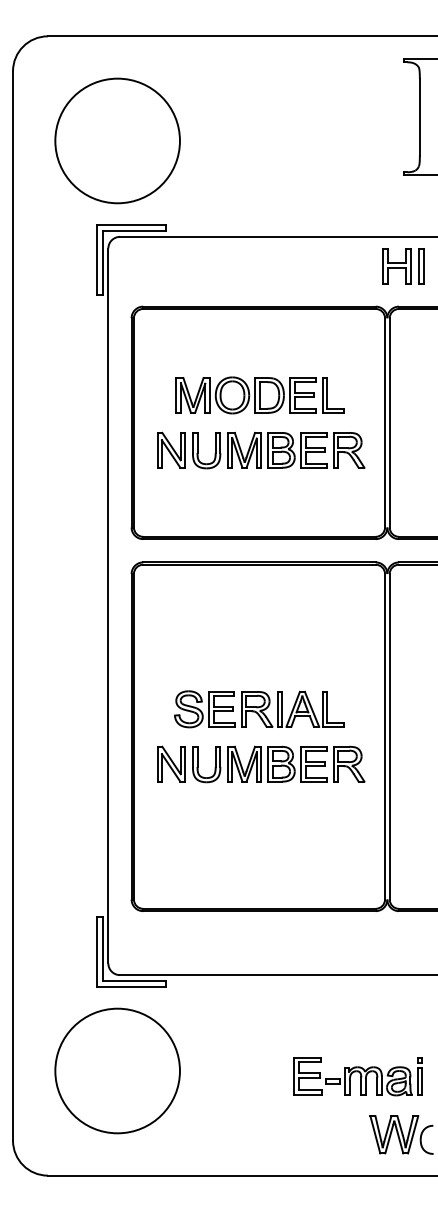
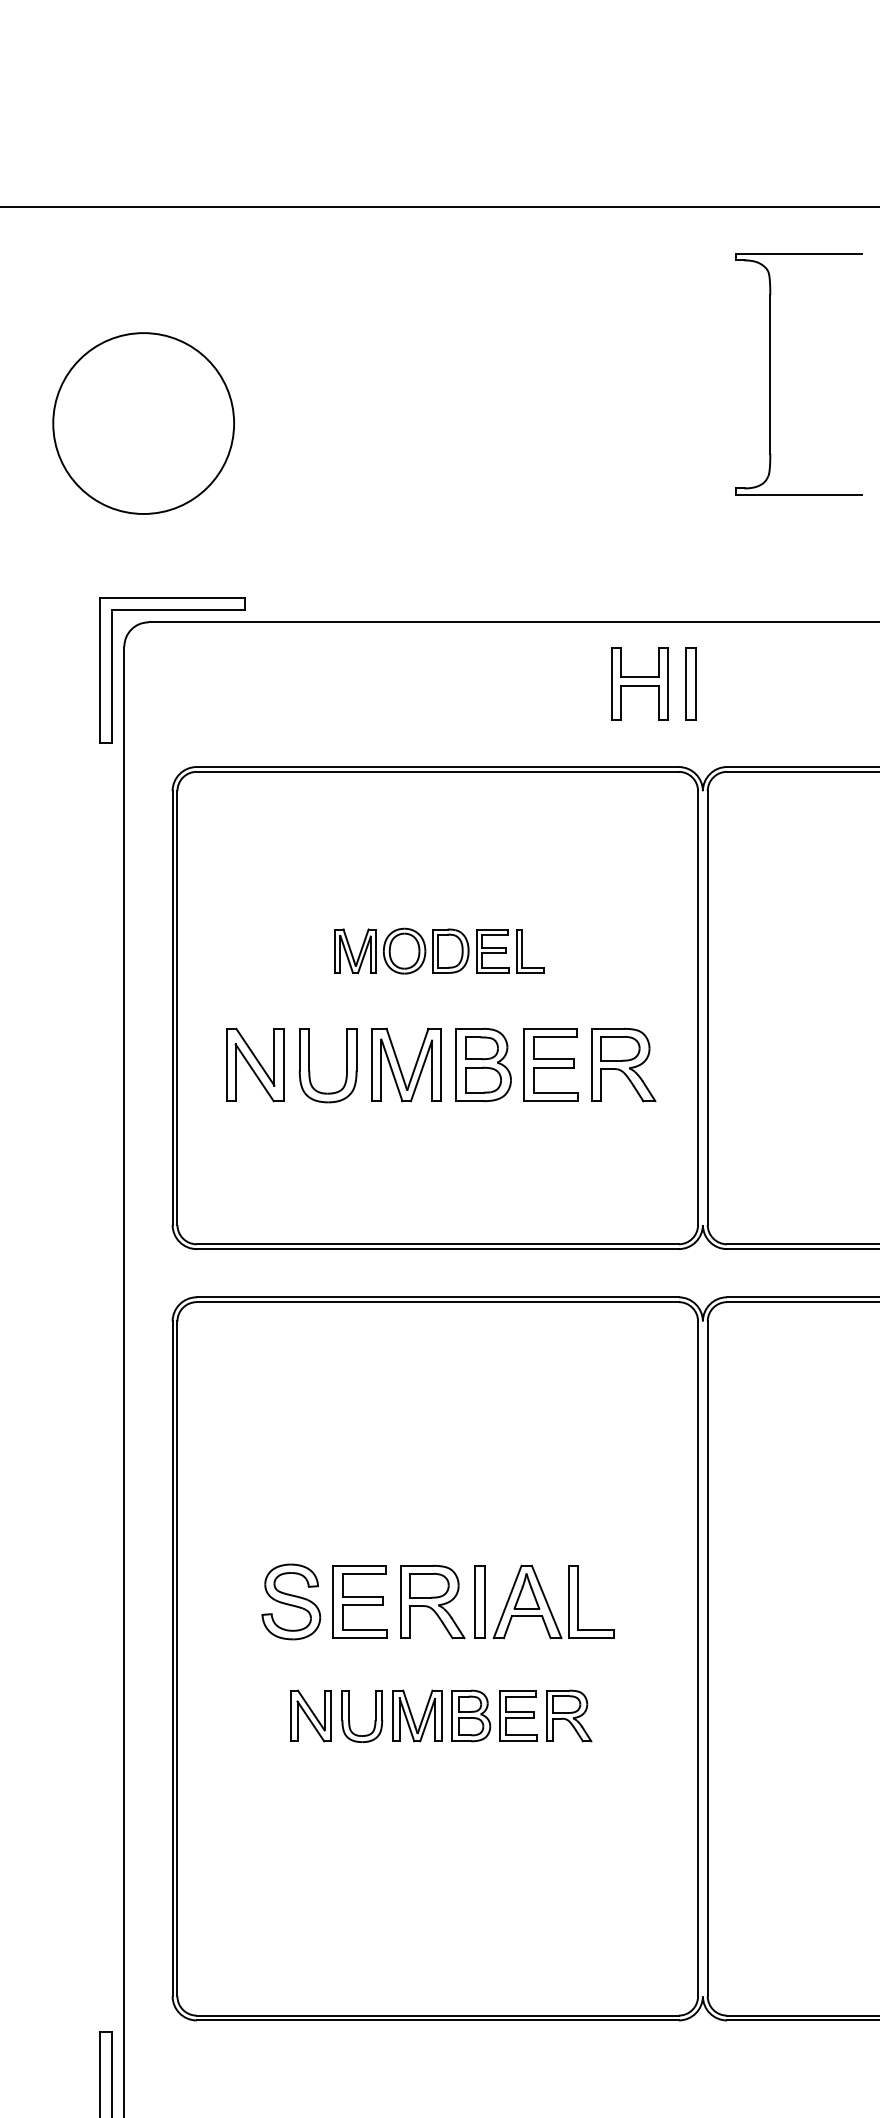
circle: (117, 140) -> (143, 422), size x0.7
part: (403, 266) -> (653, 683), moved
part: (259, 395) -> (437, 951), size x0.6
part: (261, 764) -> (441, 1716), size x0.7

